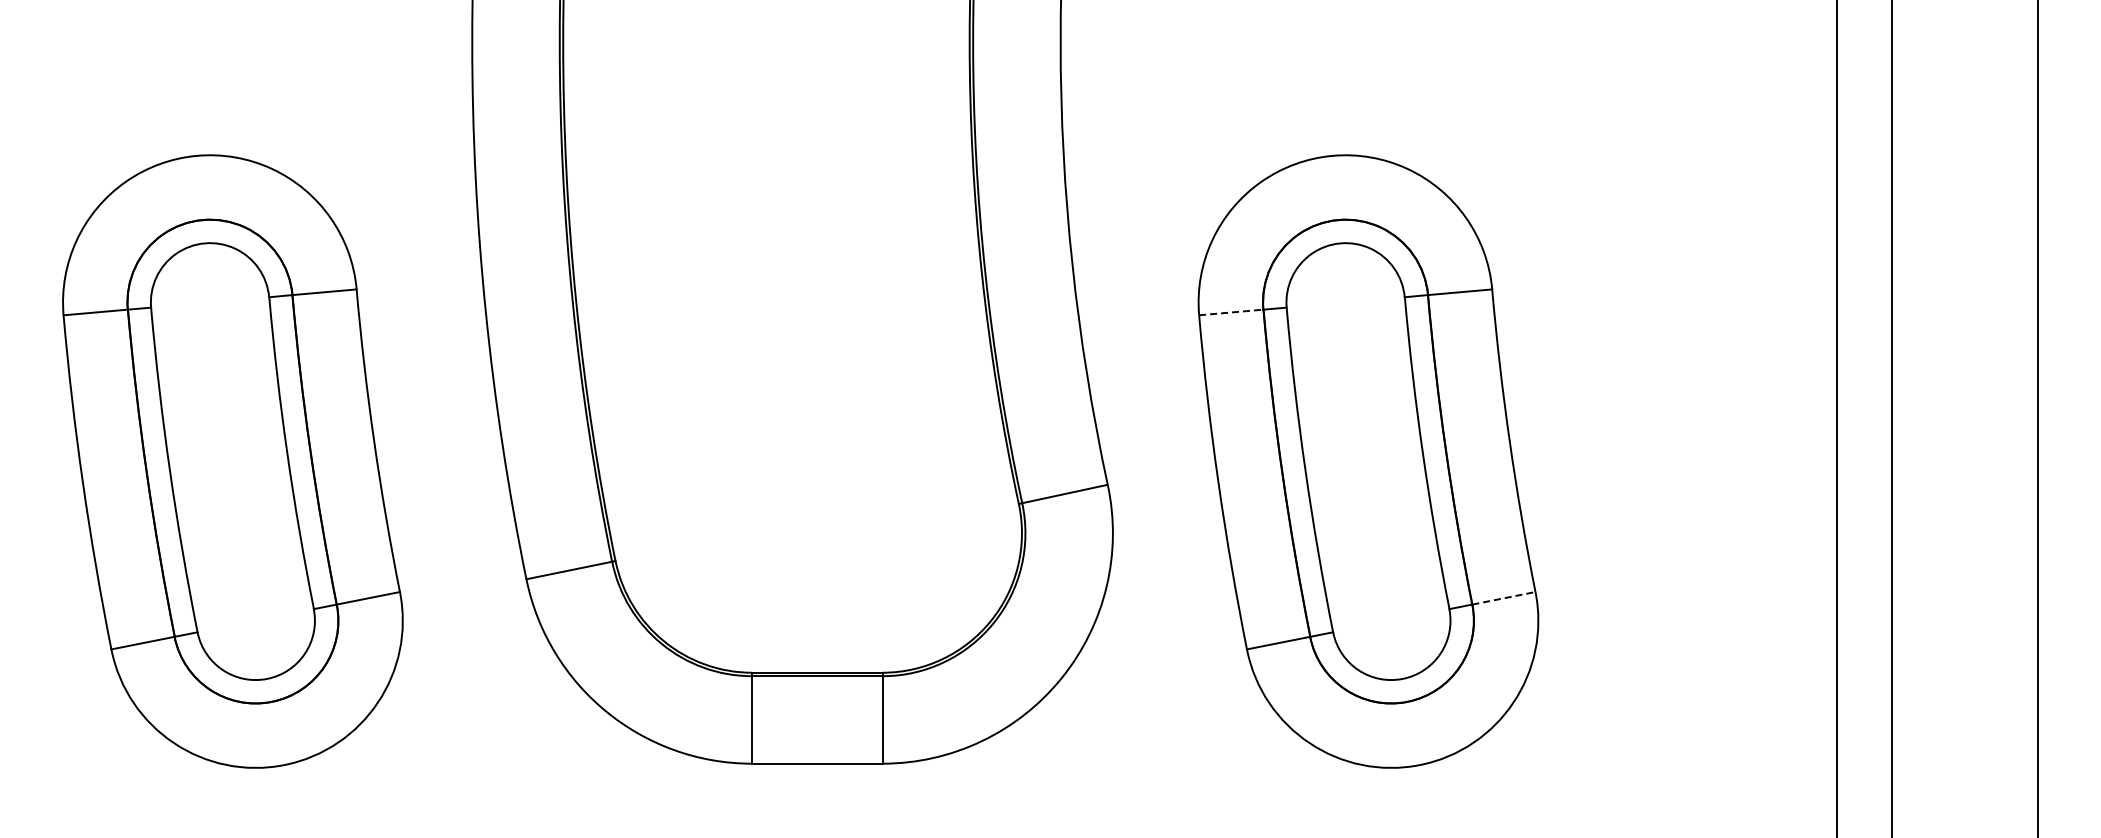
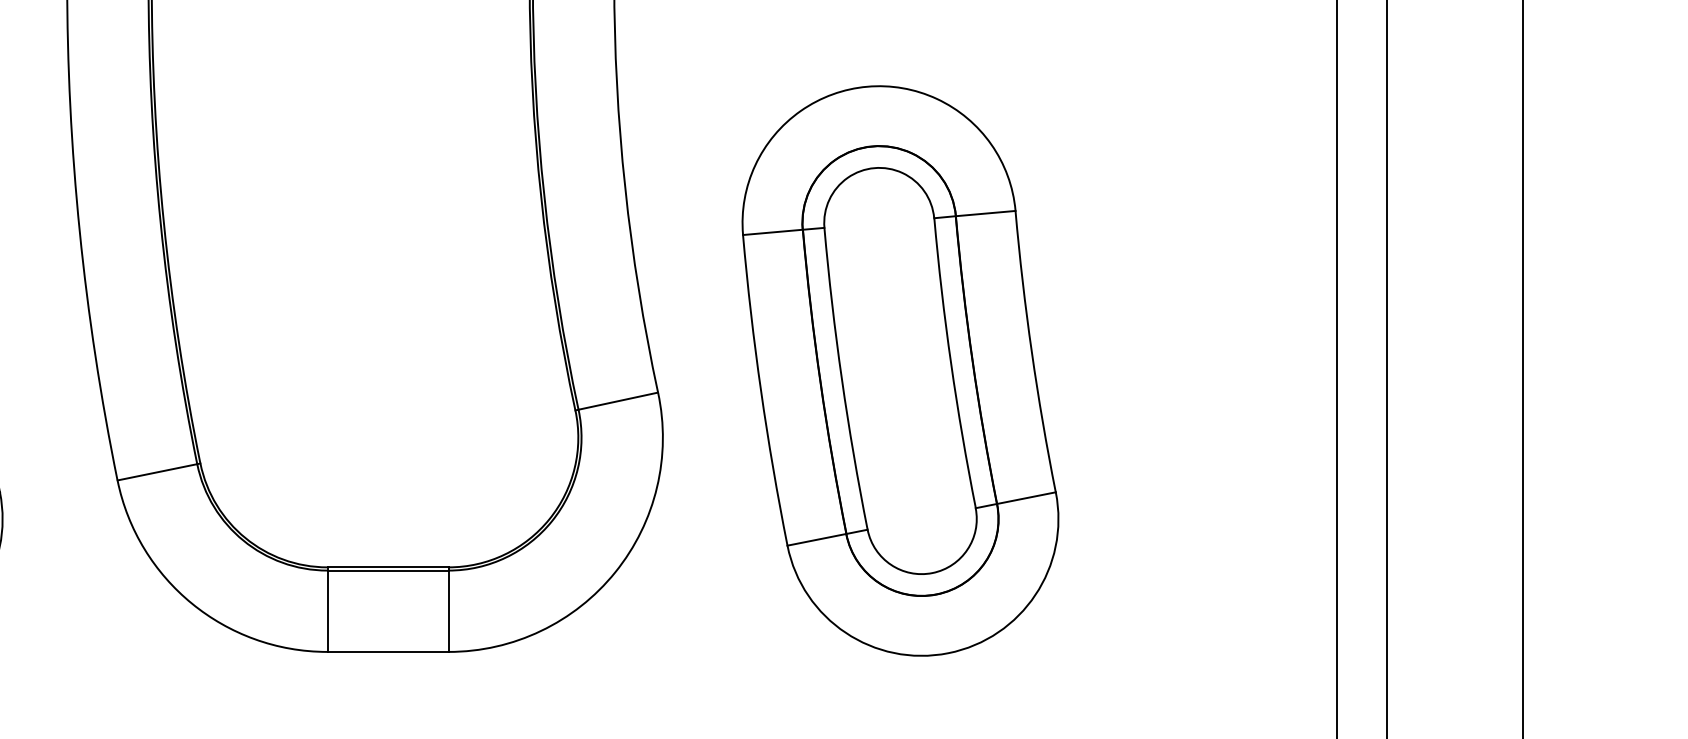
line: (1231, 312) -> (773, 232), dashed -> solid
line: (1504, 598) -> (1026, 498), dashed -> solid

